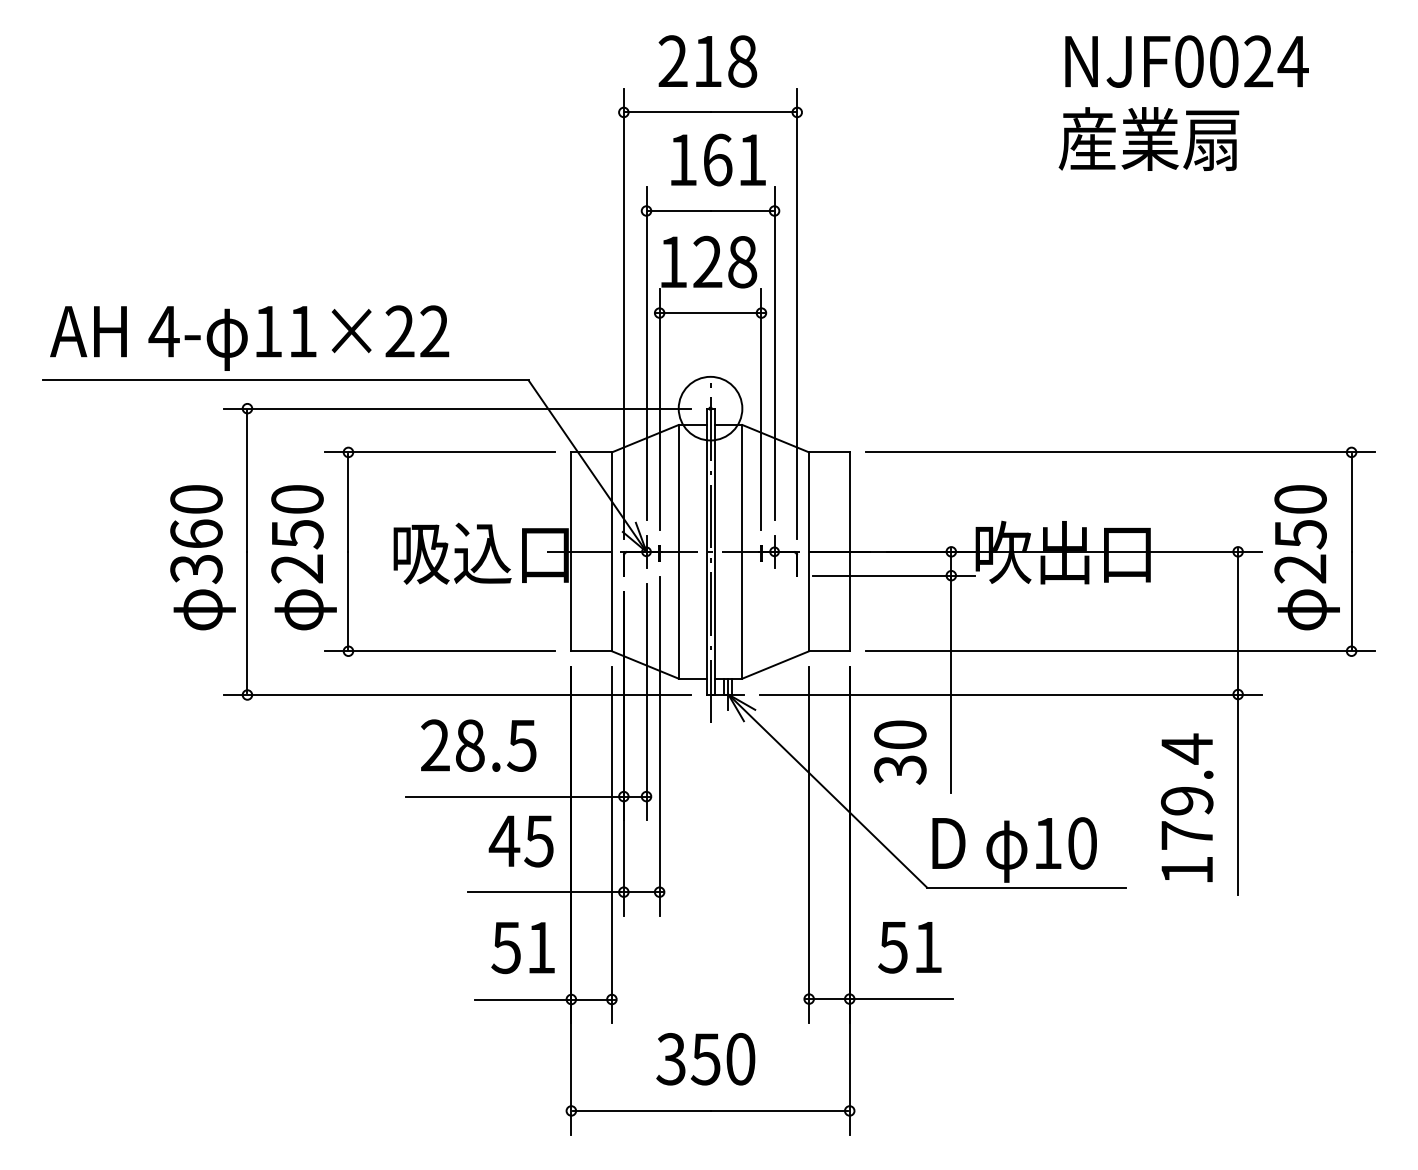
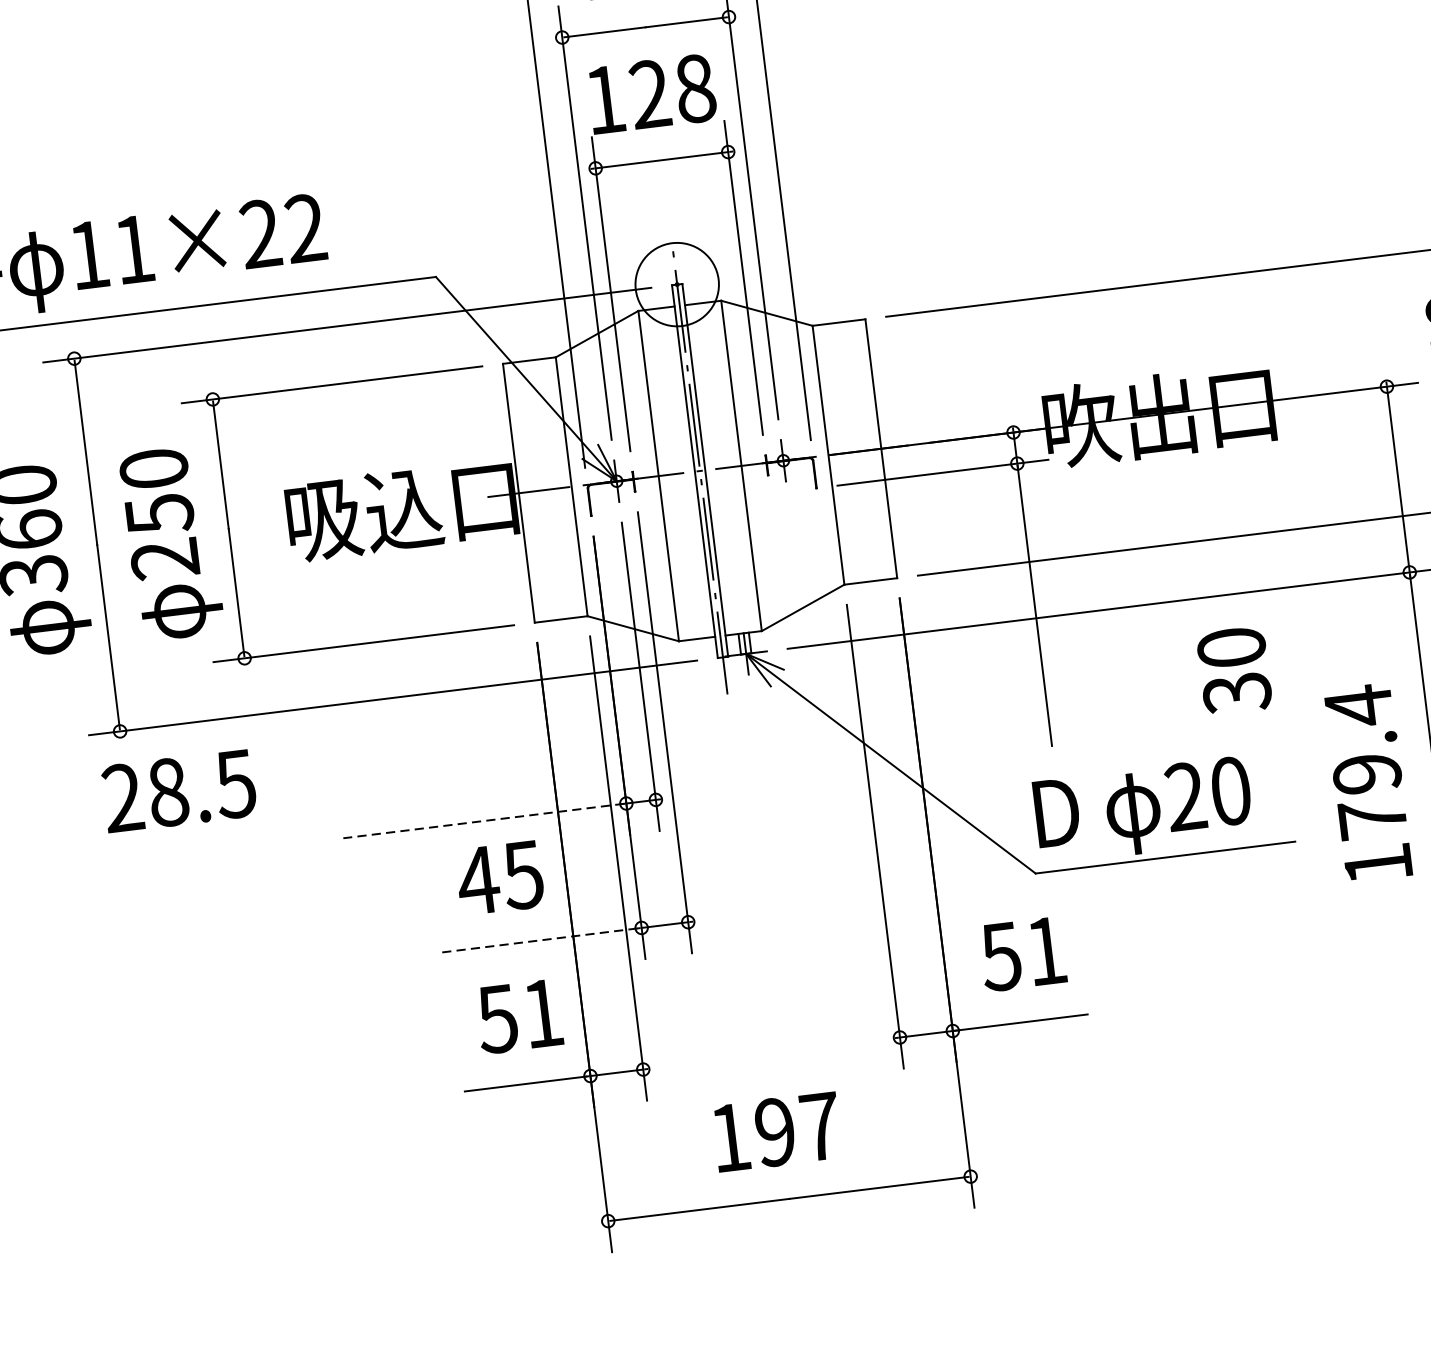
text: (478, 745) -> (179, 790), moved
text: (900, 752) -> (1234, 670), moved
line: (514, 796) -> (484, 820), solid -> dashed
text: (1187, 807) -> (1368, 782), moved
text: (1047, 842) -> (1185, 795), 10 -> 20
line: (543, 892) -> (537, 941), solid -> dashed
text: (705, 1059) -> (774, 1132), 350 -> 197

